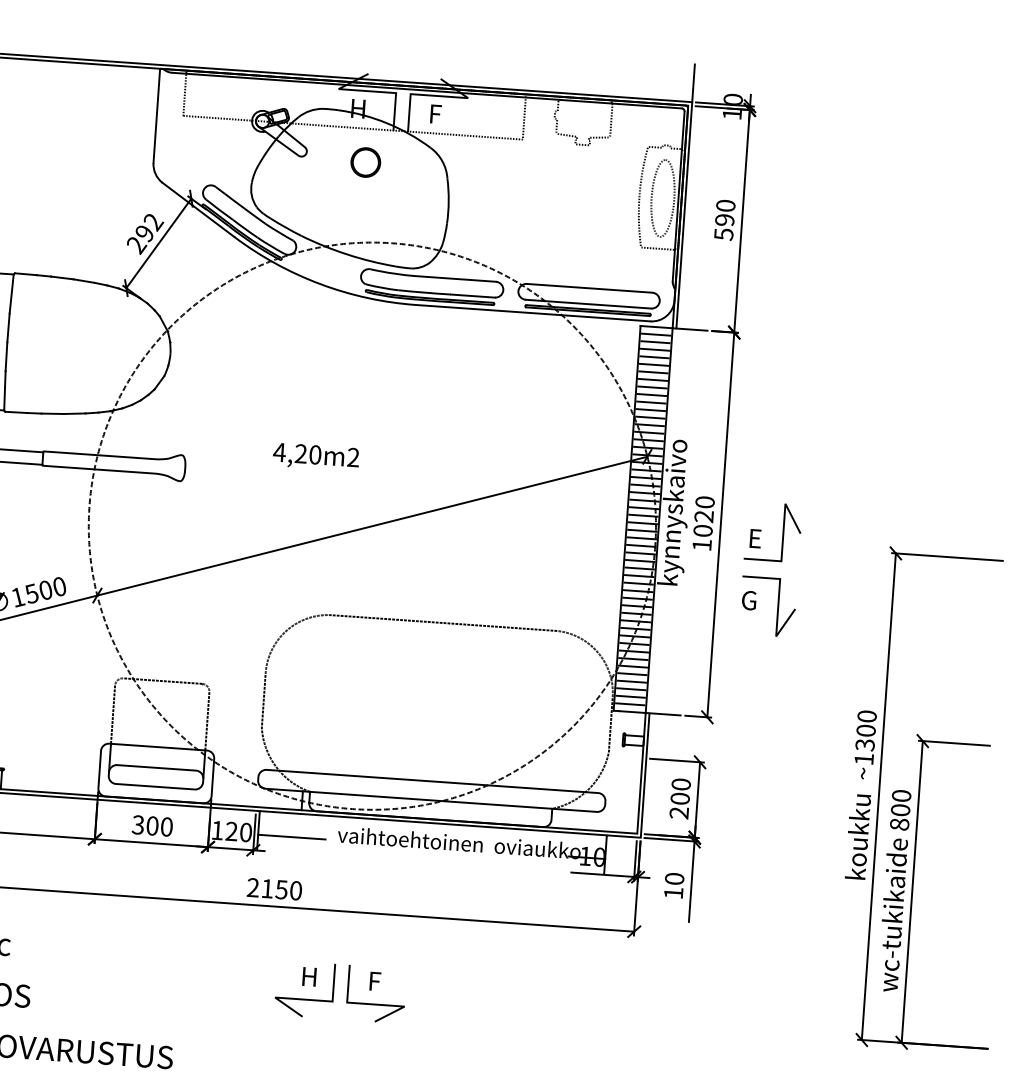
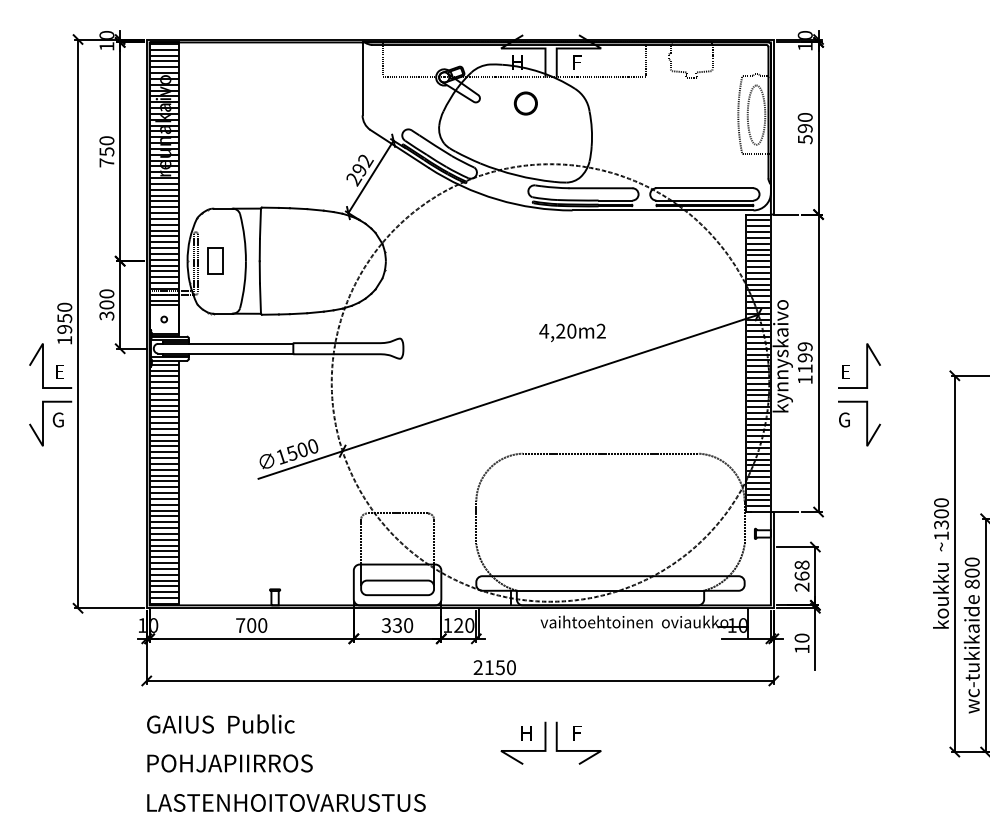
line: (693, 82) -> (773, 24), removed
text: (316, 456) -> (572, 332), moved
text: (703, 516) -> (804, 357), 1020 -> 1199
text: (679, 791) -> (801, 570), 200 -> 268
text: (152, 825) -> (397, 625), 300 -> 330
line: (292, 837) -> (505, 626), removed

